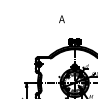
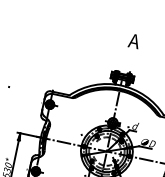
text: (61, 19) -> (133, 41), moved

